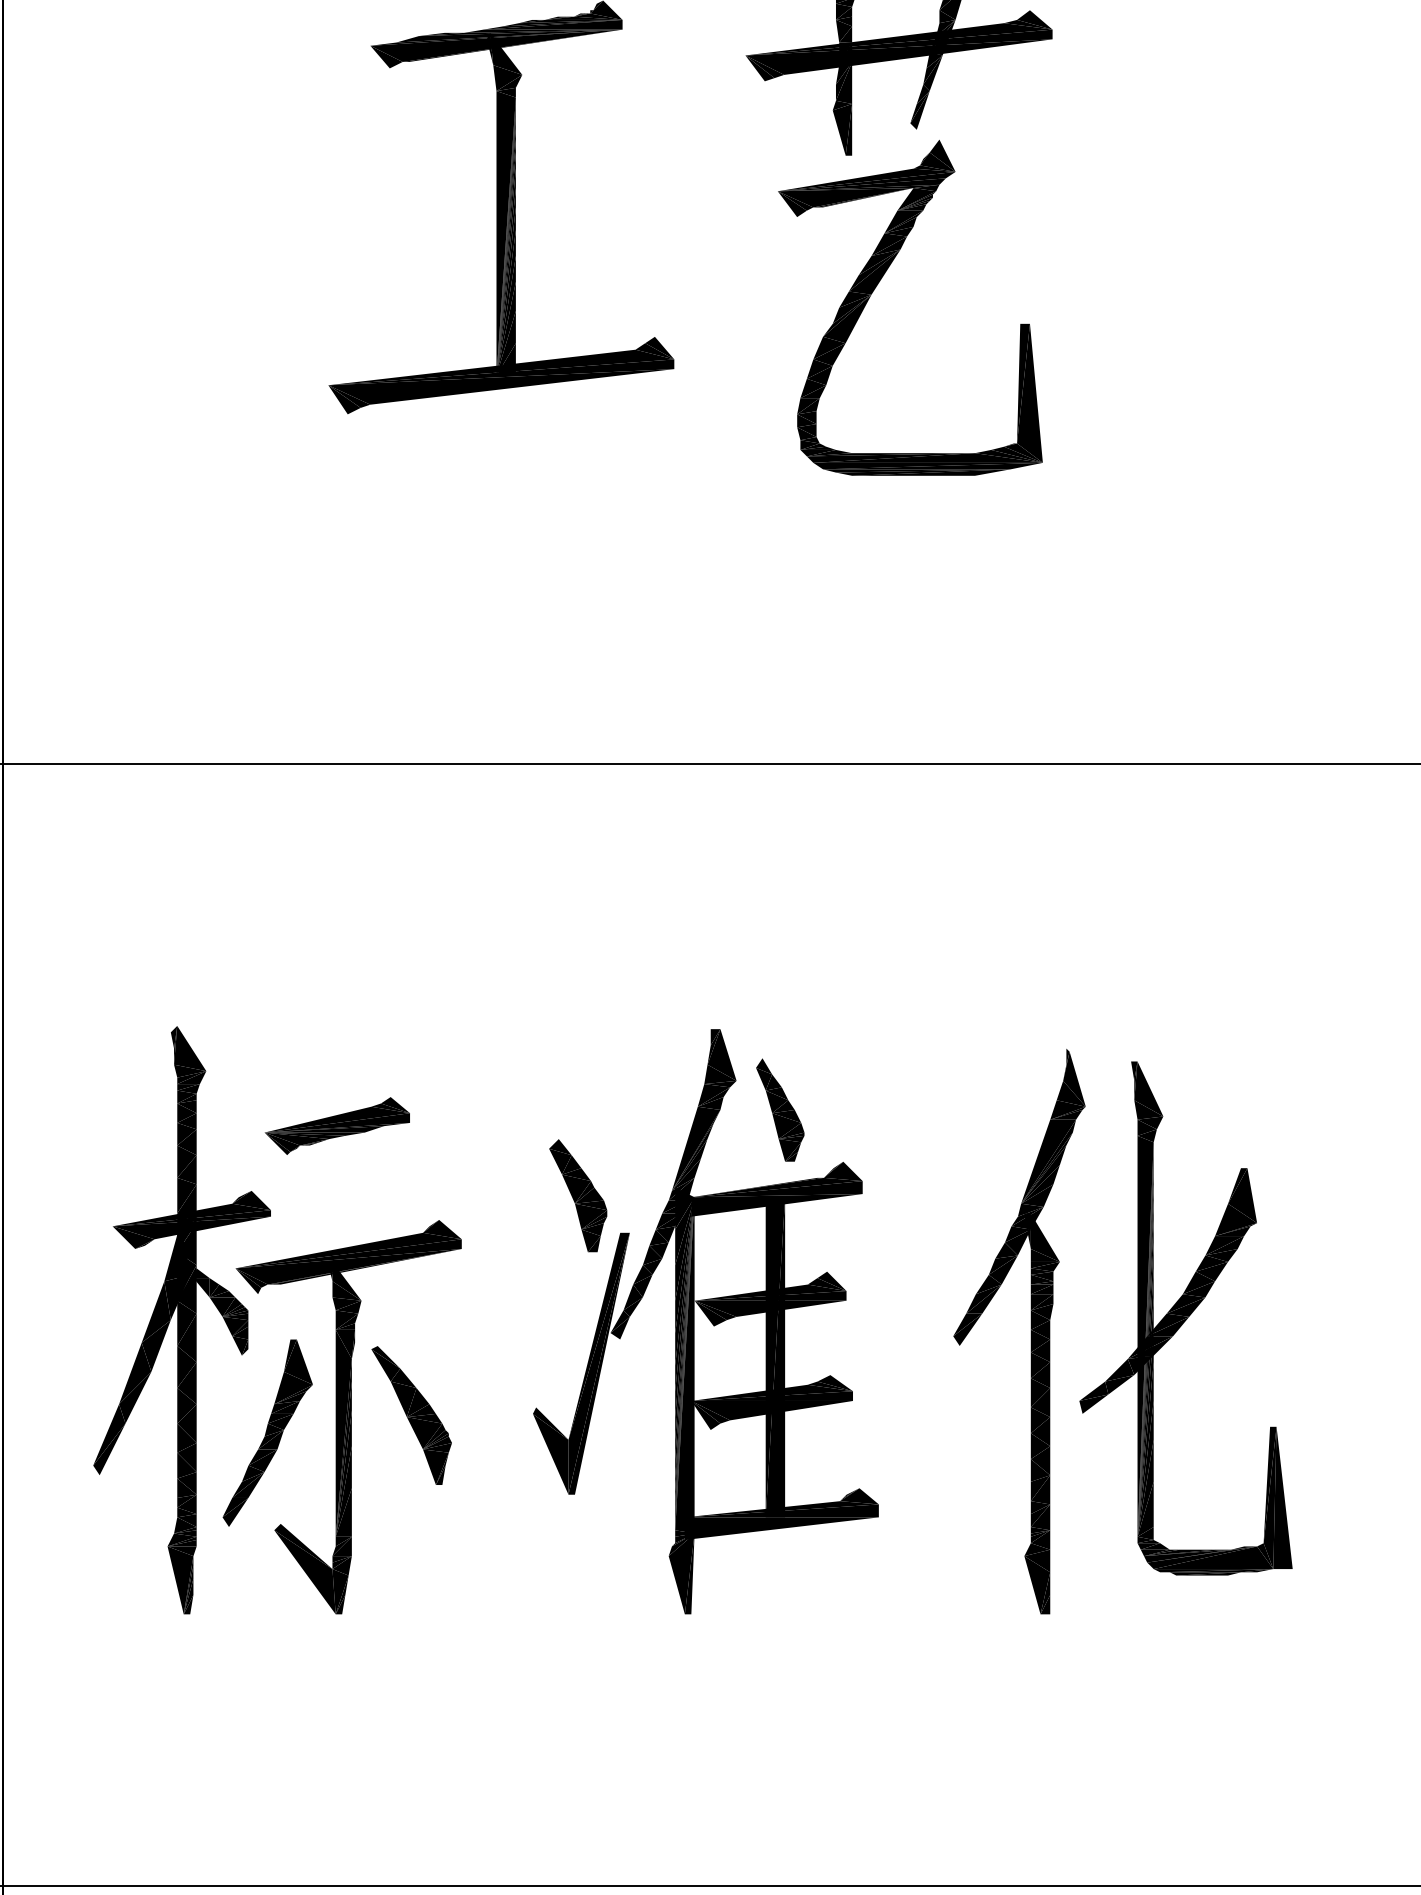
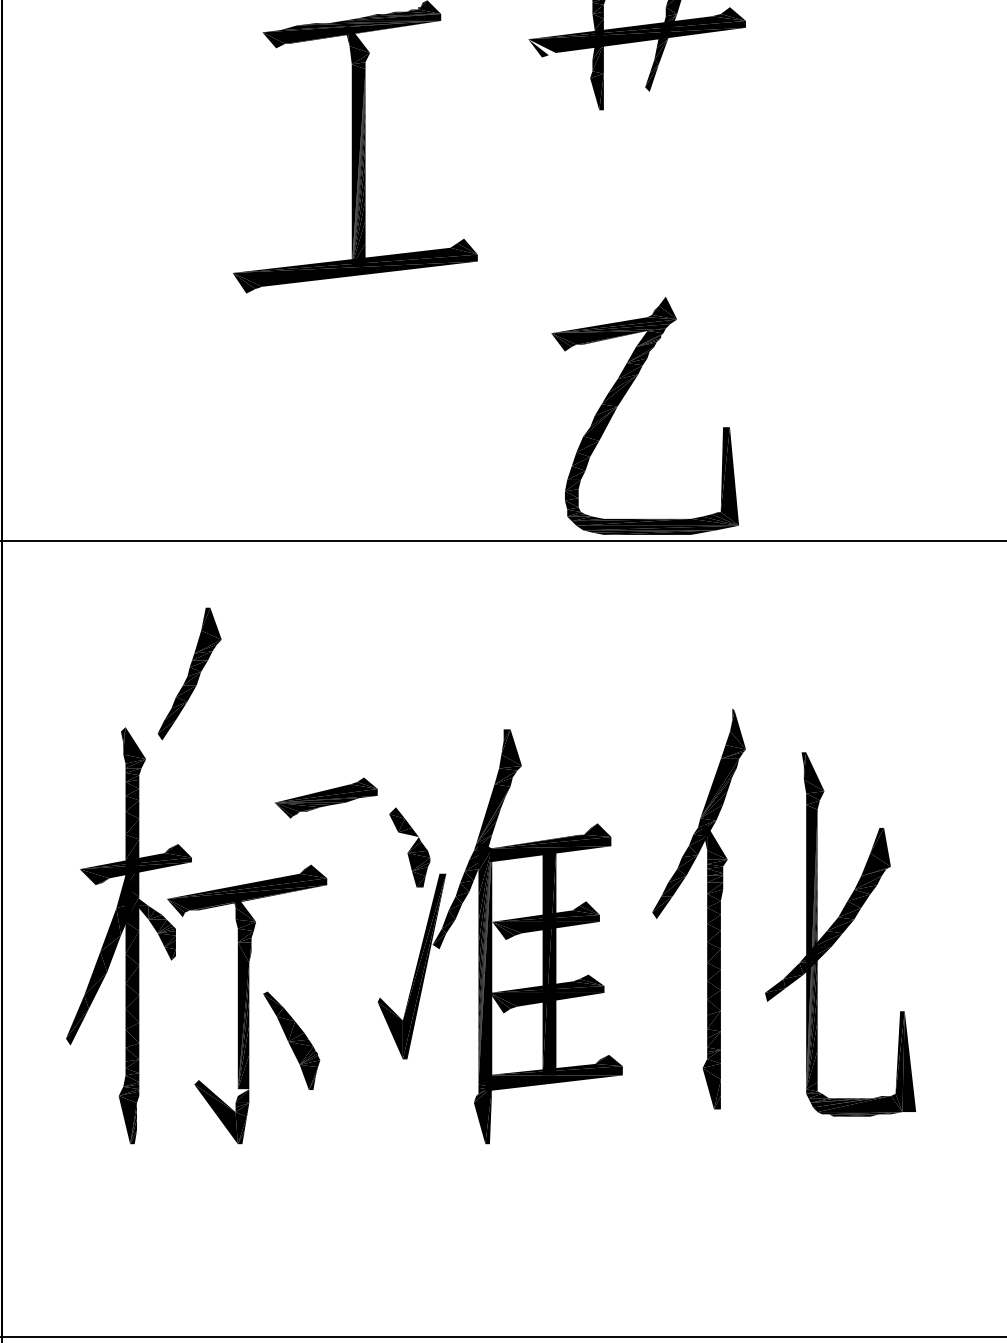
fill: (764, 66) -> (541, 47), removed
part: (878, 284) -> (622, 399), moved
part: (780, 1109) -> (553, 786), removed
part: (336, 1125) -> (325, 797), moved
fill: (576, 1188) -> (408, 842), removed
part: (1030, 1331) -> (706, 908), moved
part: (411, 1415) -> (291, 1040), moved
part: (267, 1432) -> (189, 673), moved
fill: (343, 1541) -> (243, 1092), removed

